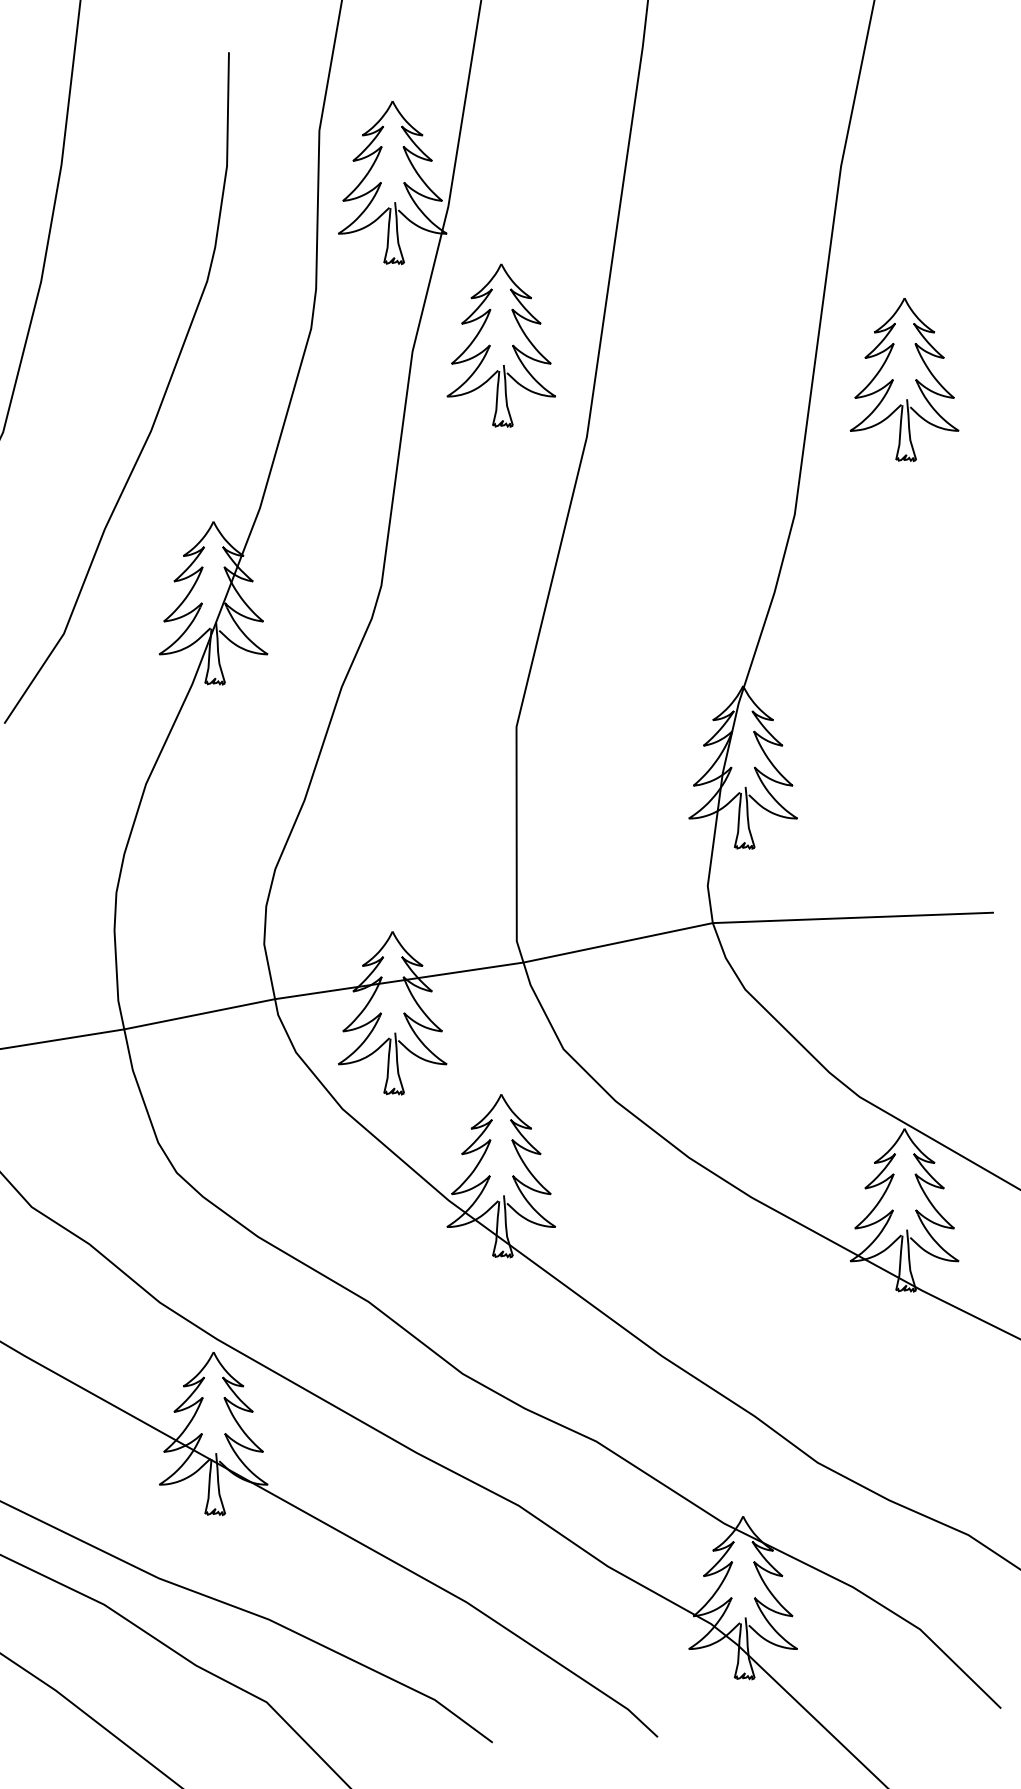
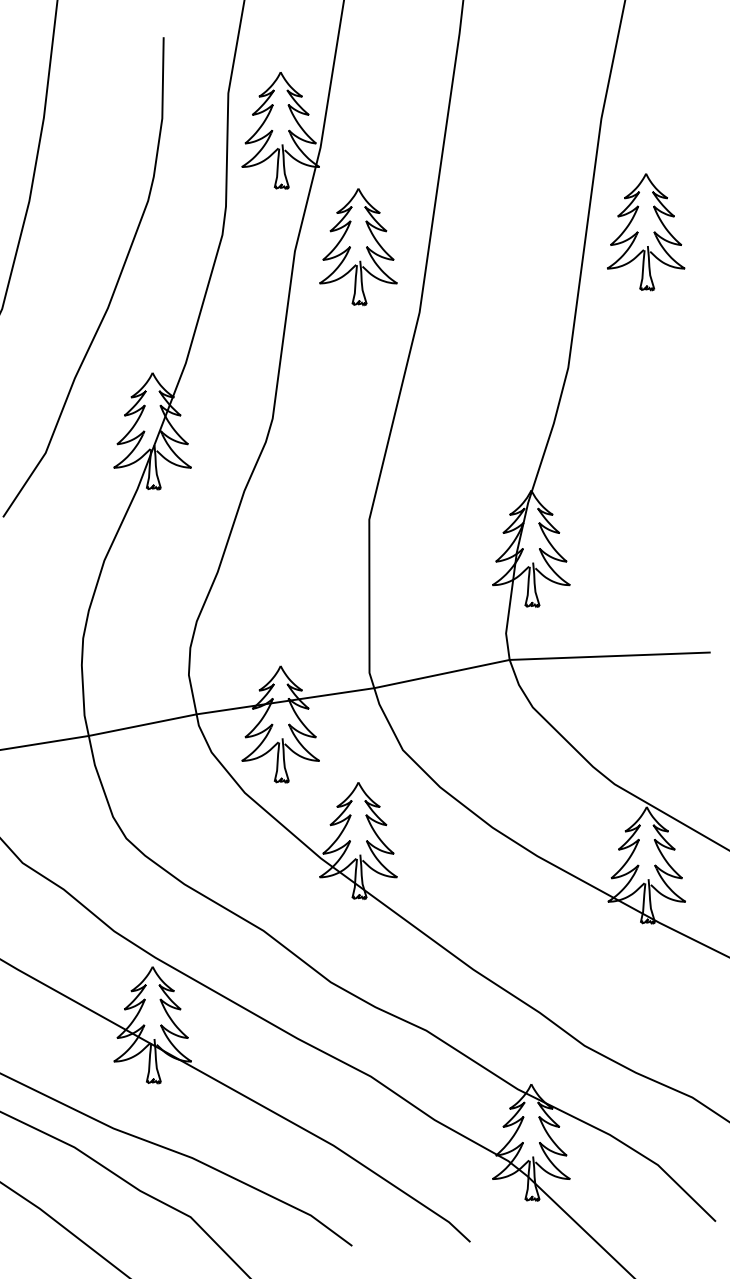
part: (893, 380) -> (638, 232), moved

